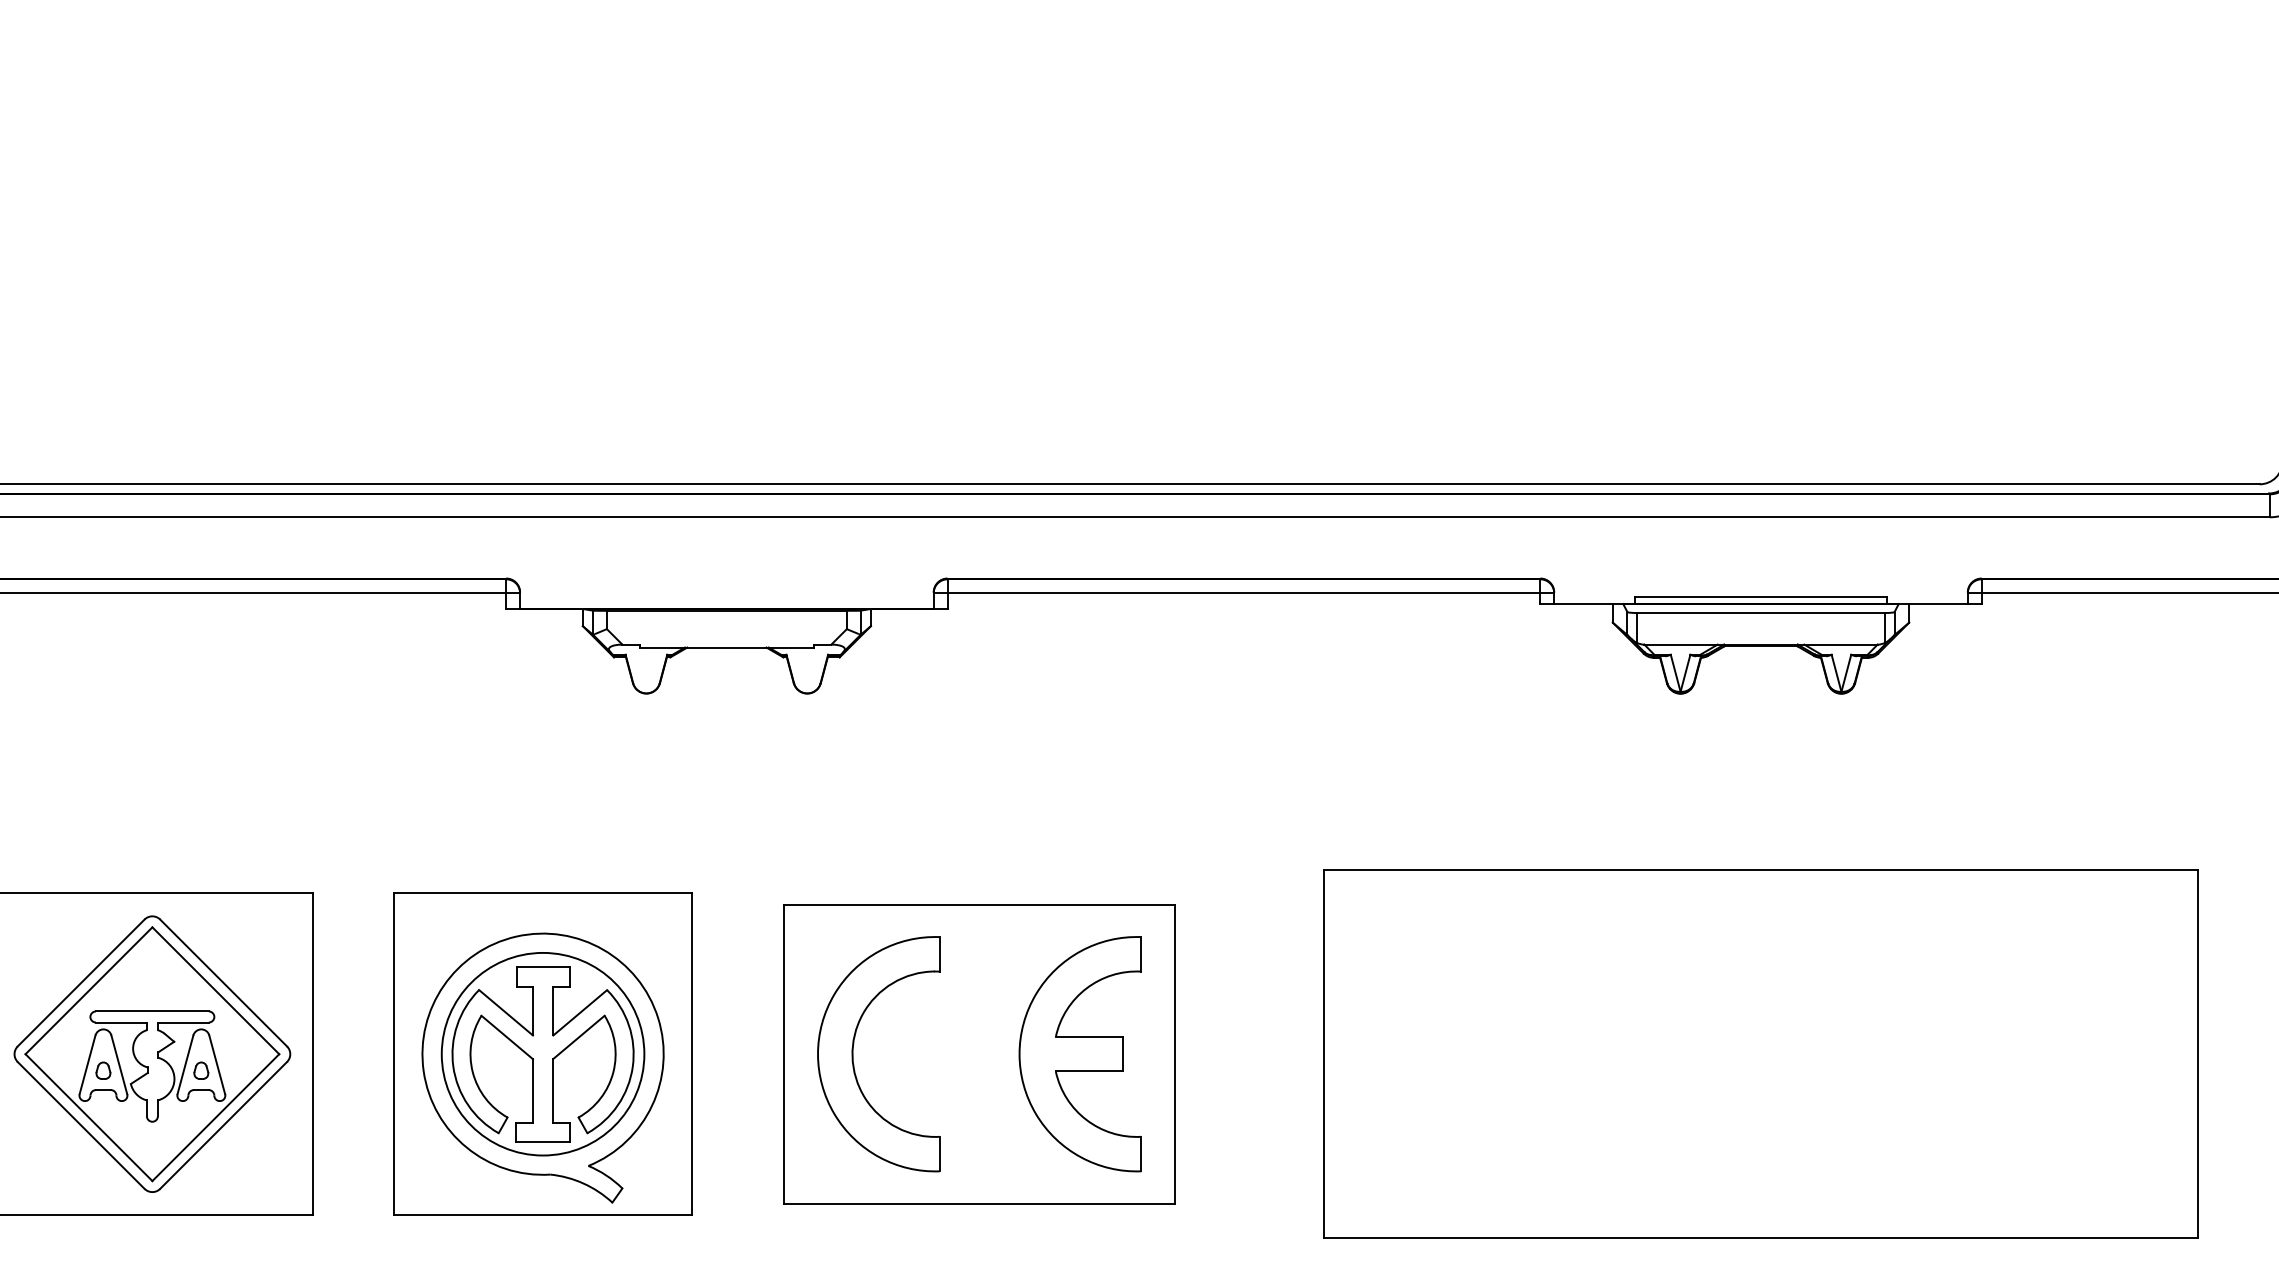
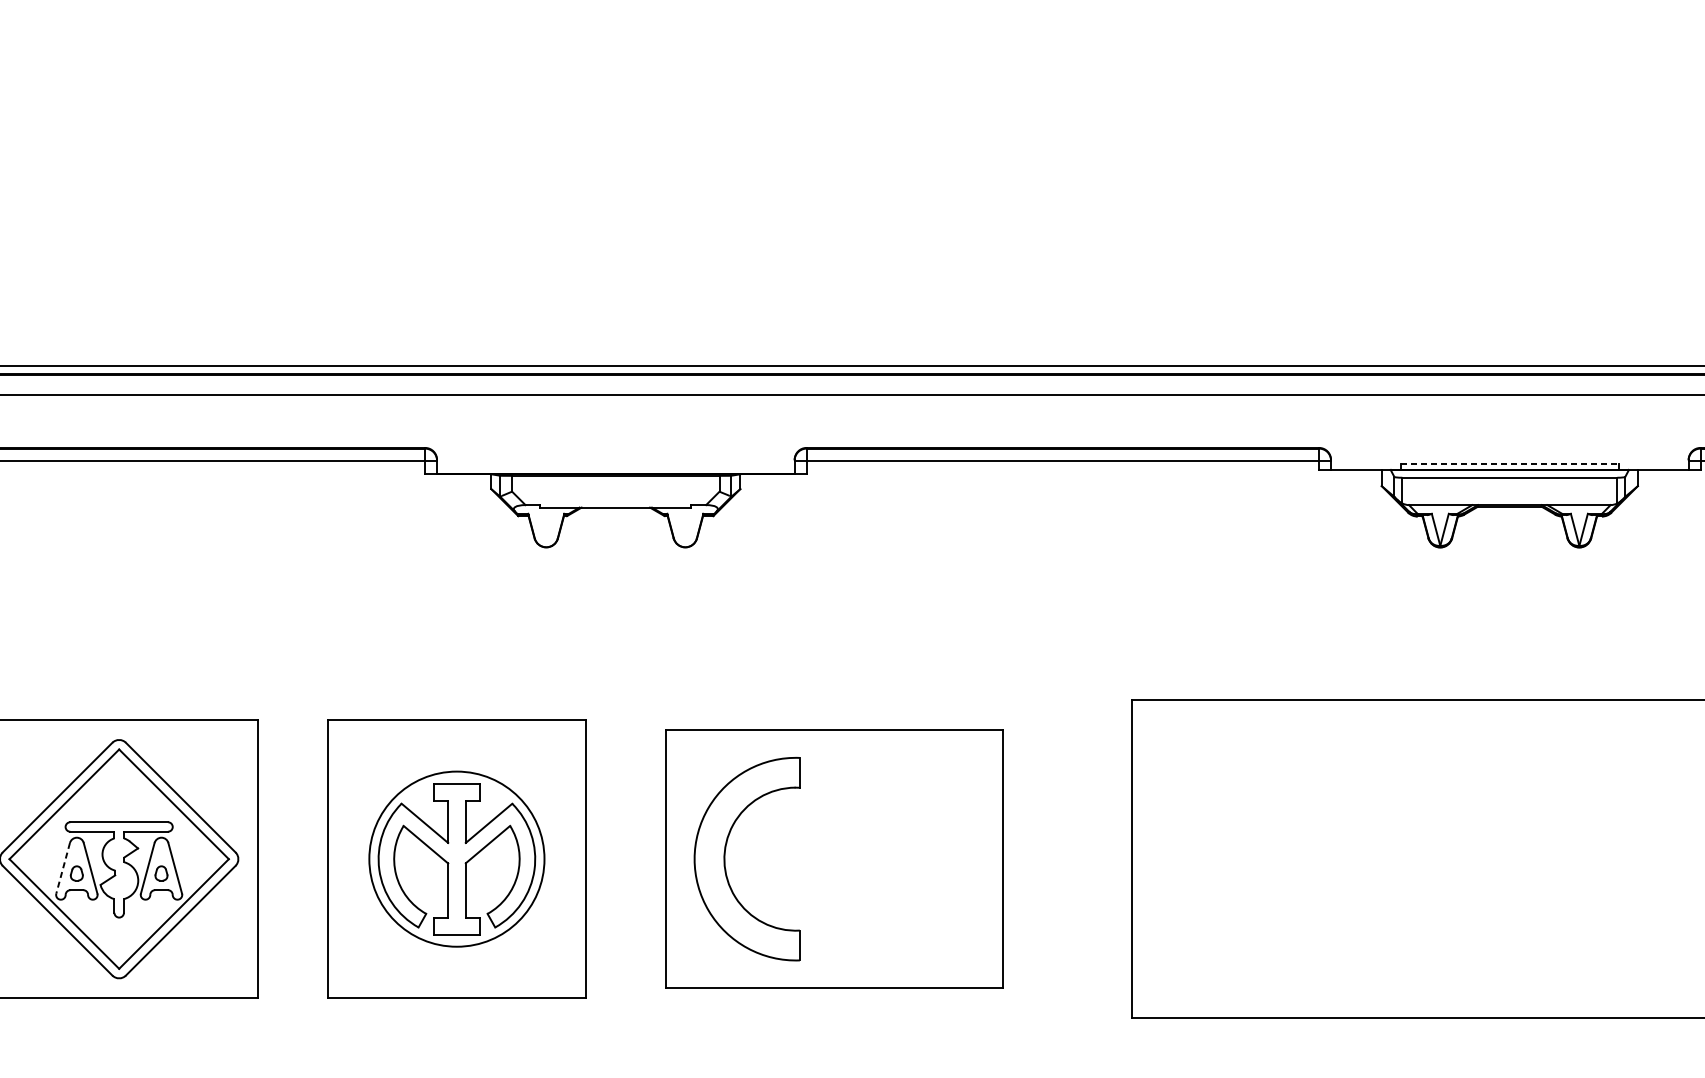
line: (1761, 596) -> (1510, 463), solid -> dashed
part: (1079, 1054) -> (920, 859), removed
line: (87, 1065) -> (63, 868), solid -> dashed
part: (542, 1067) -> (456, 870), removed

